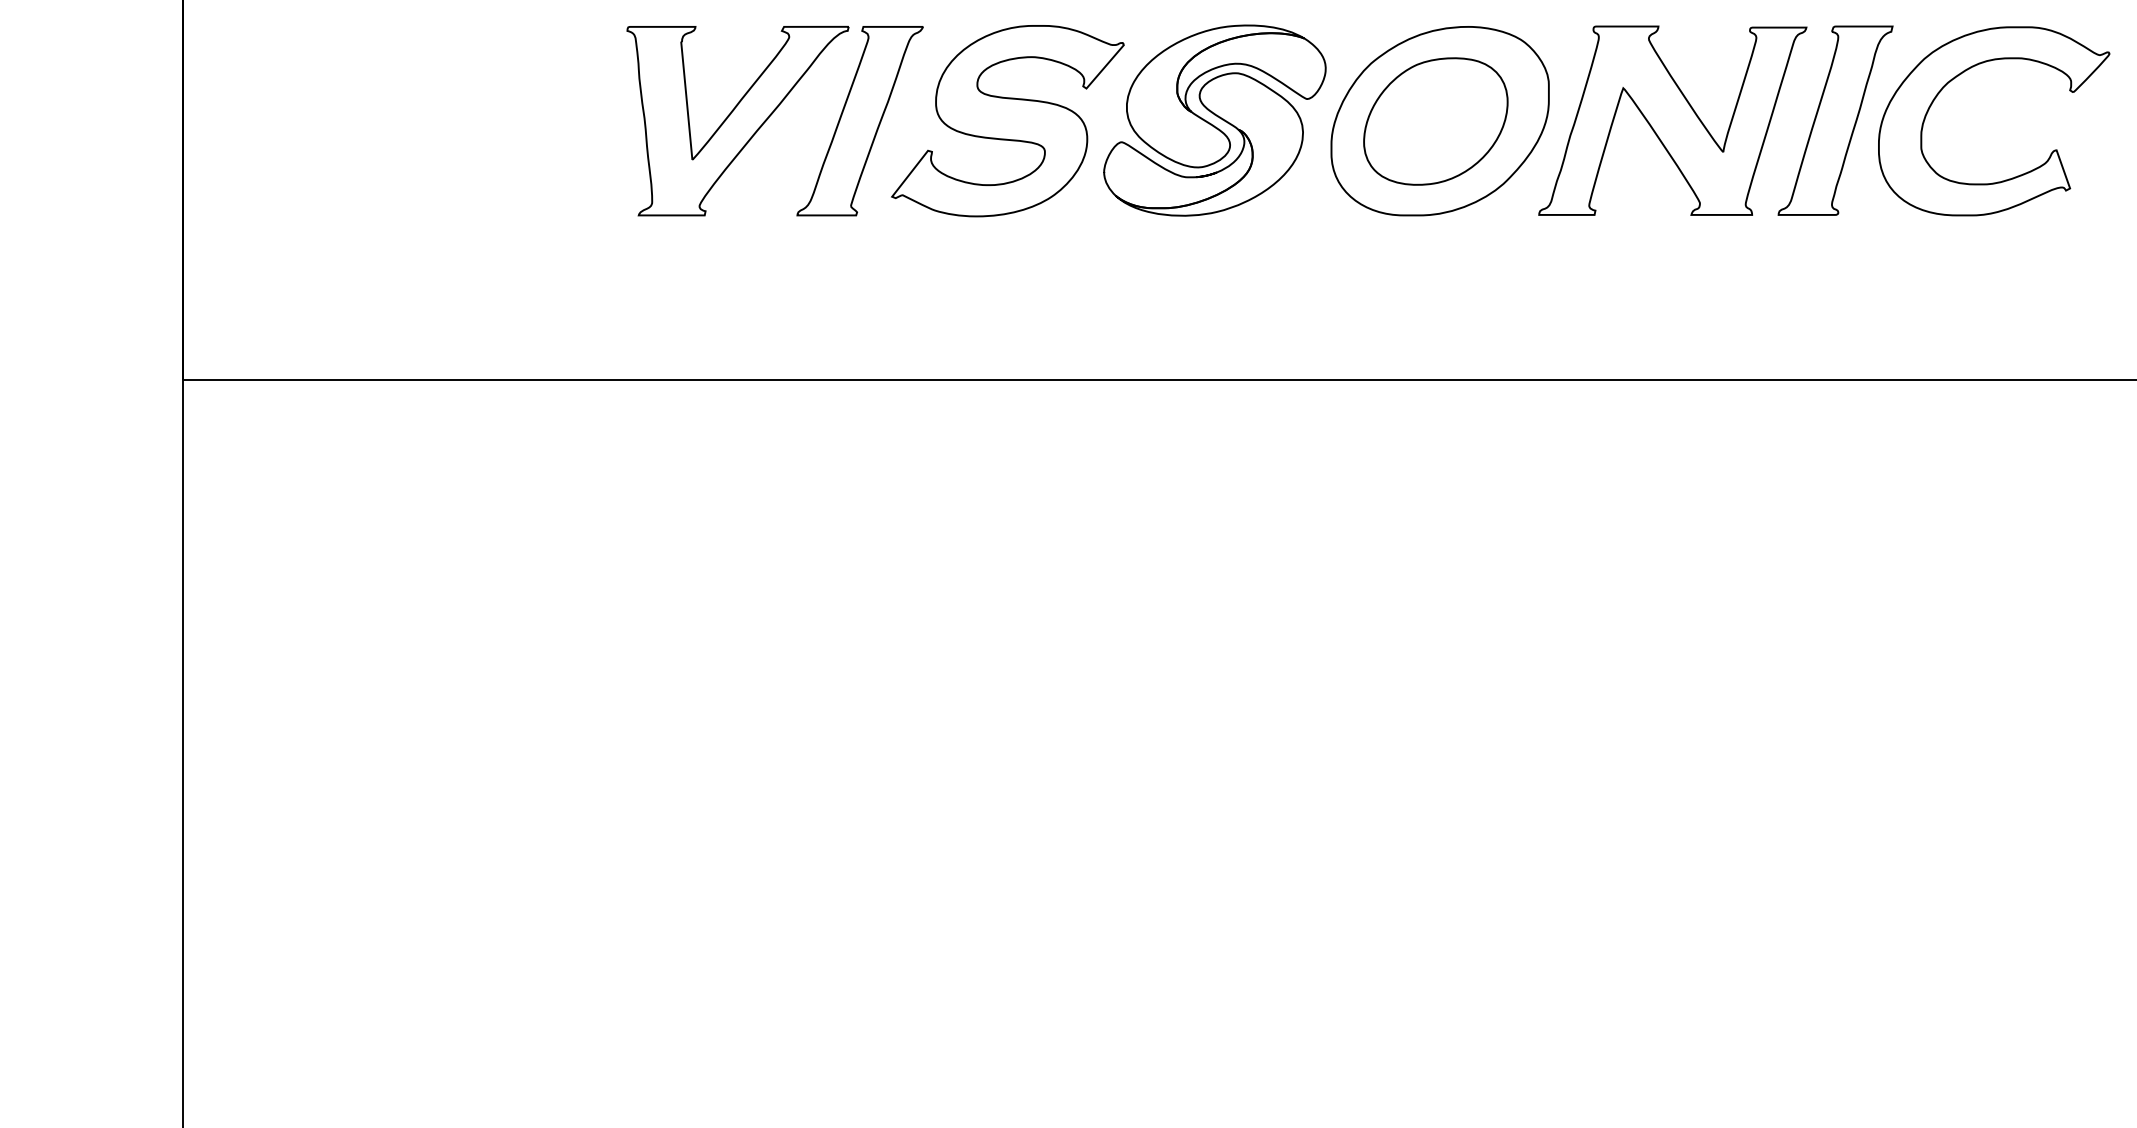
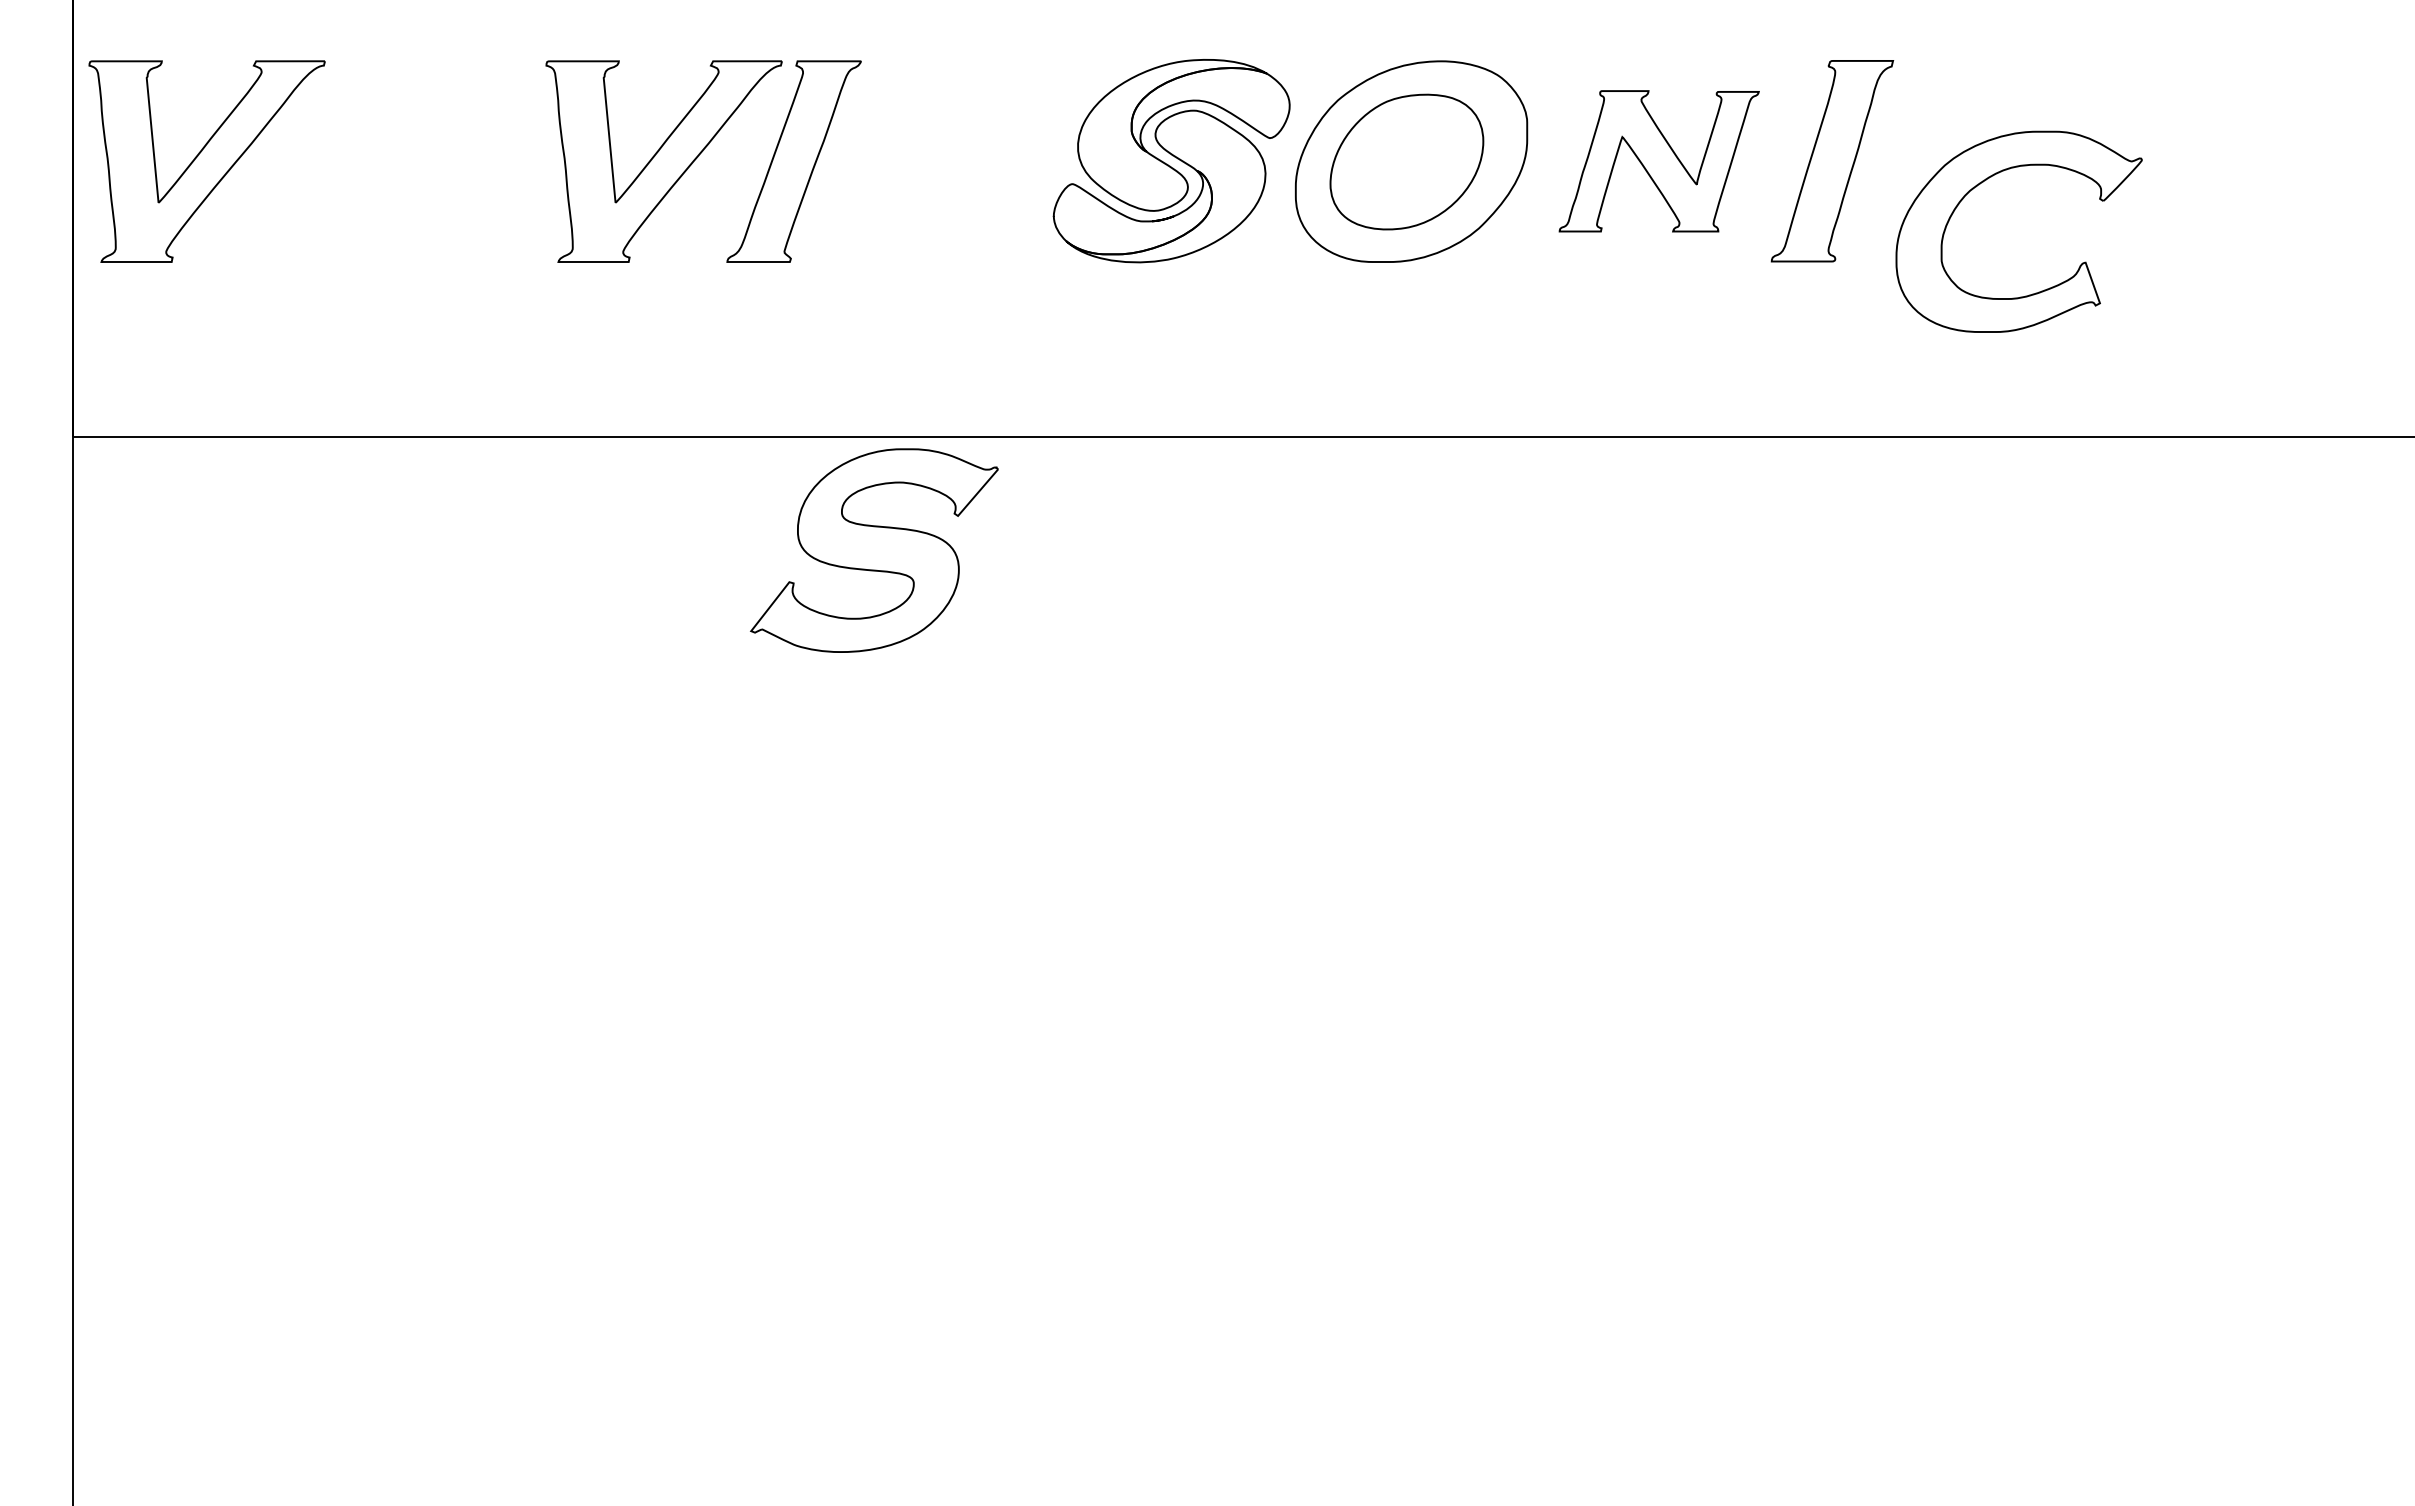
part: (1963, 73) -> (1986, 180), moved
part: (308, 120) -> (206, 161), added
part: (1007, 120) -> (874, 550), moved
part: (1673, 120) -> (1659, 161), size x0.7

